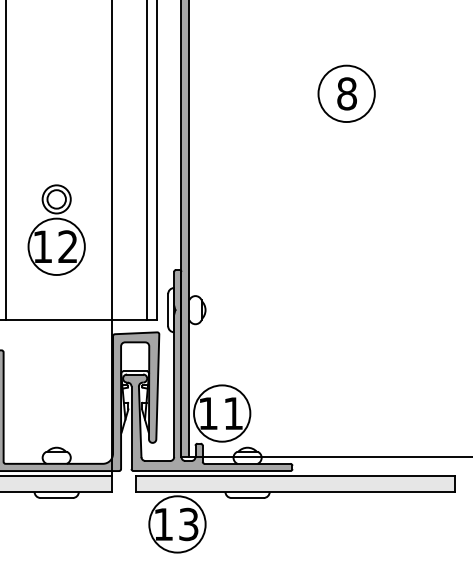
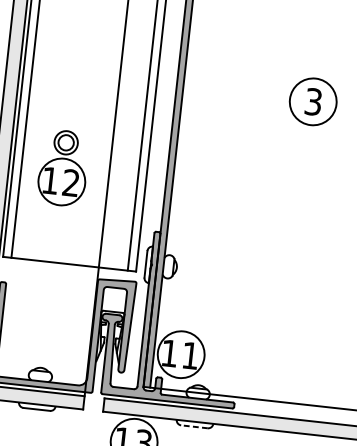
text: (346, 93) -> (313, 101), 8 -> 3
part: (56, 229) -> (63, 167), moved
line: (247, 498) -> (194, 427), solid -> dashed

